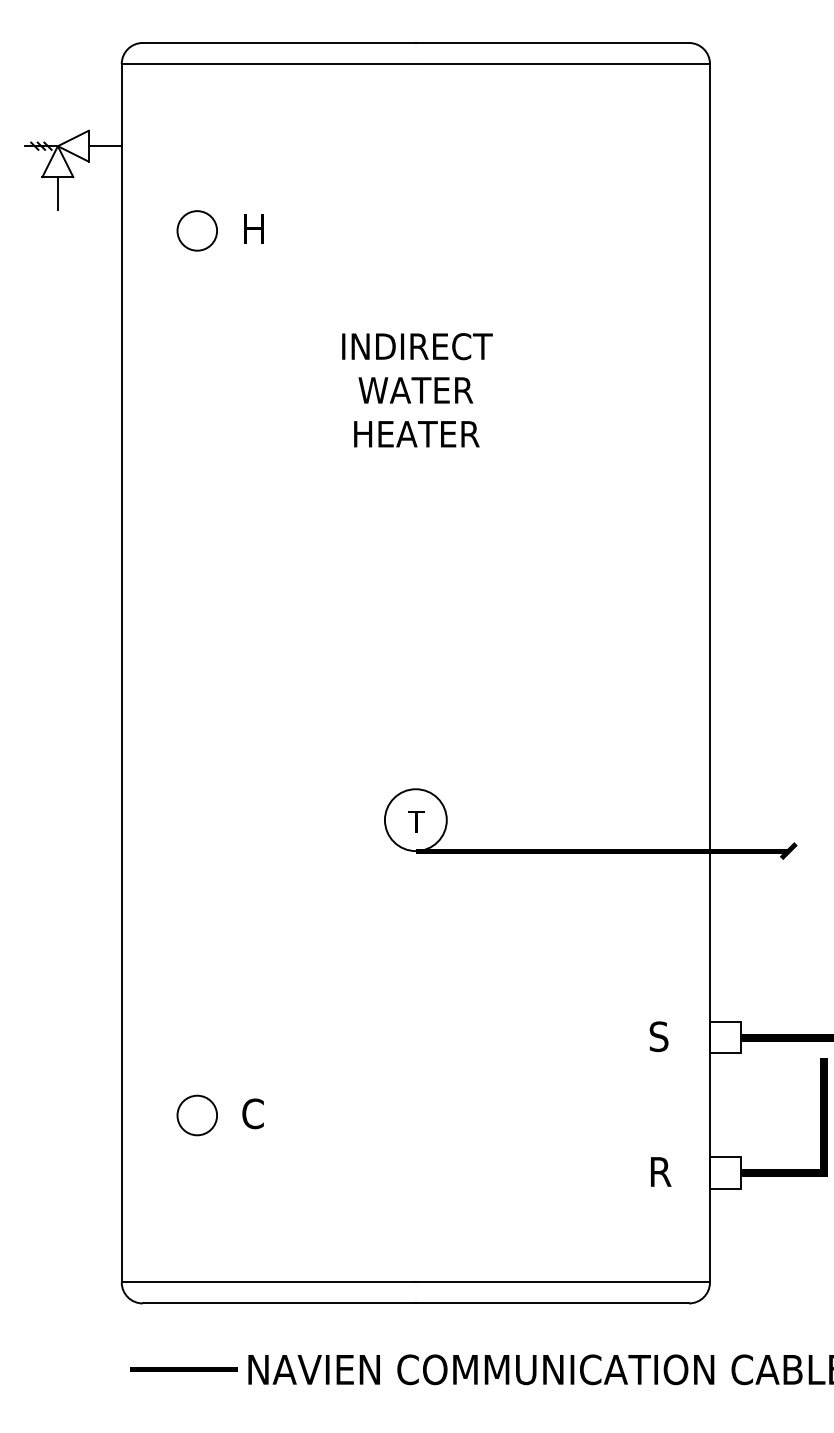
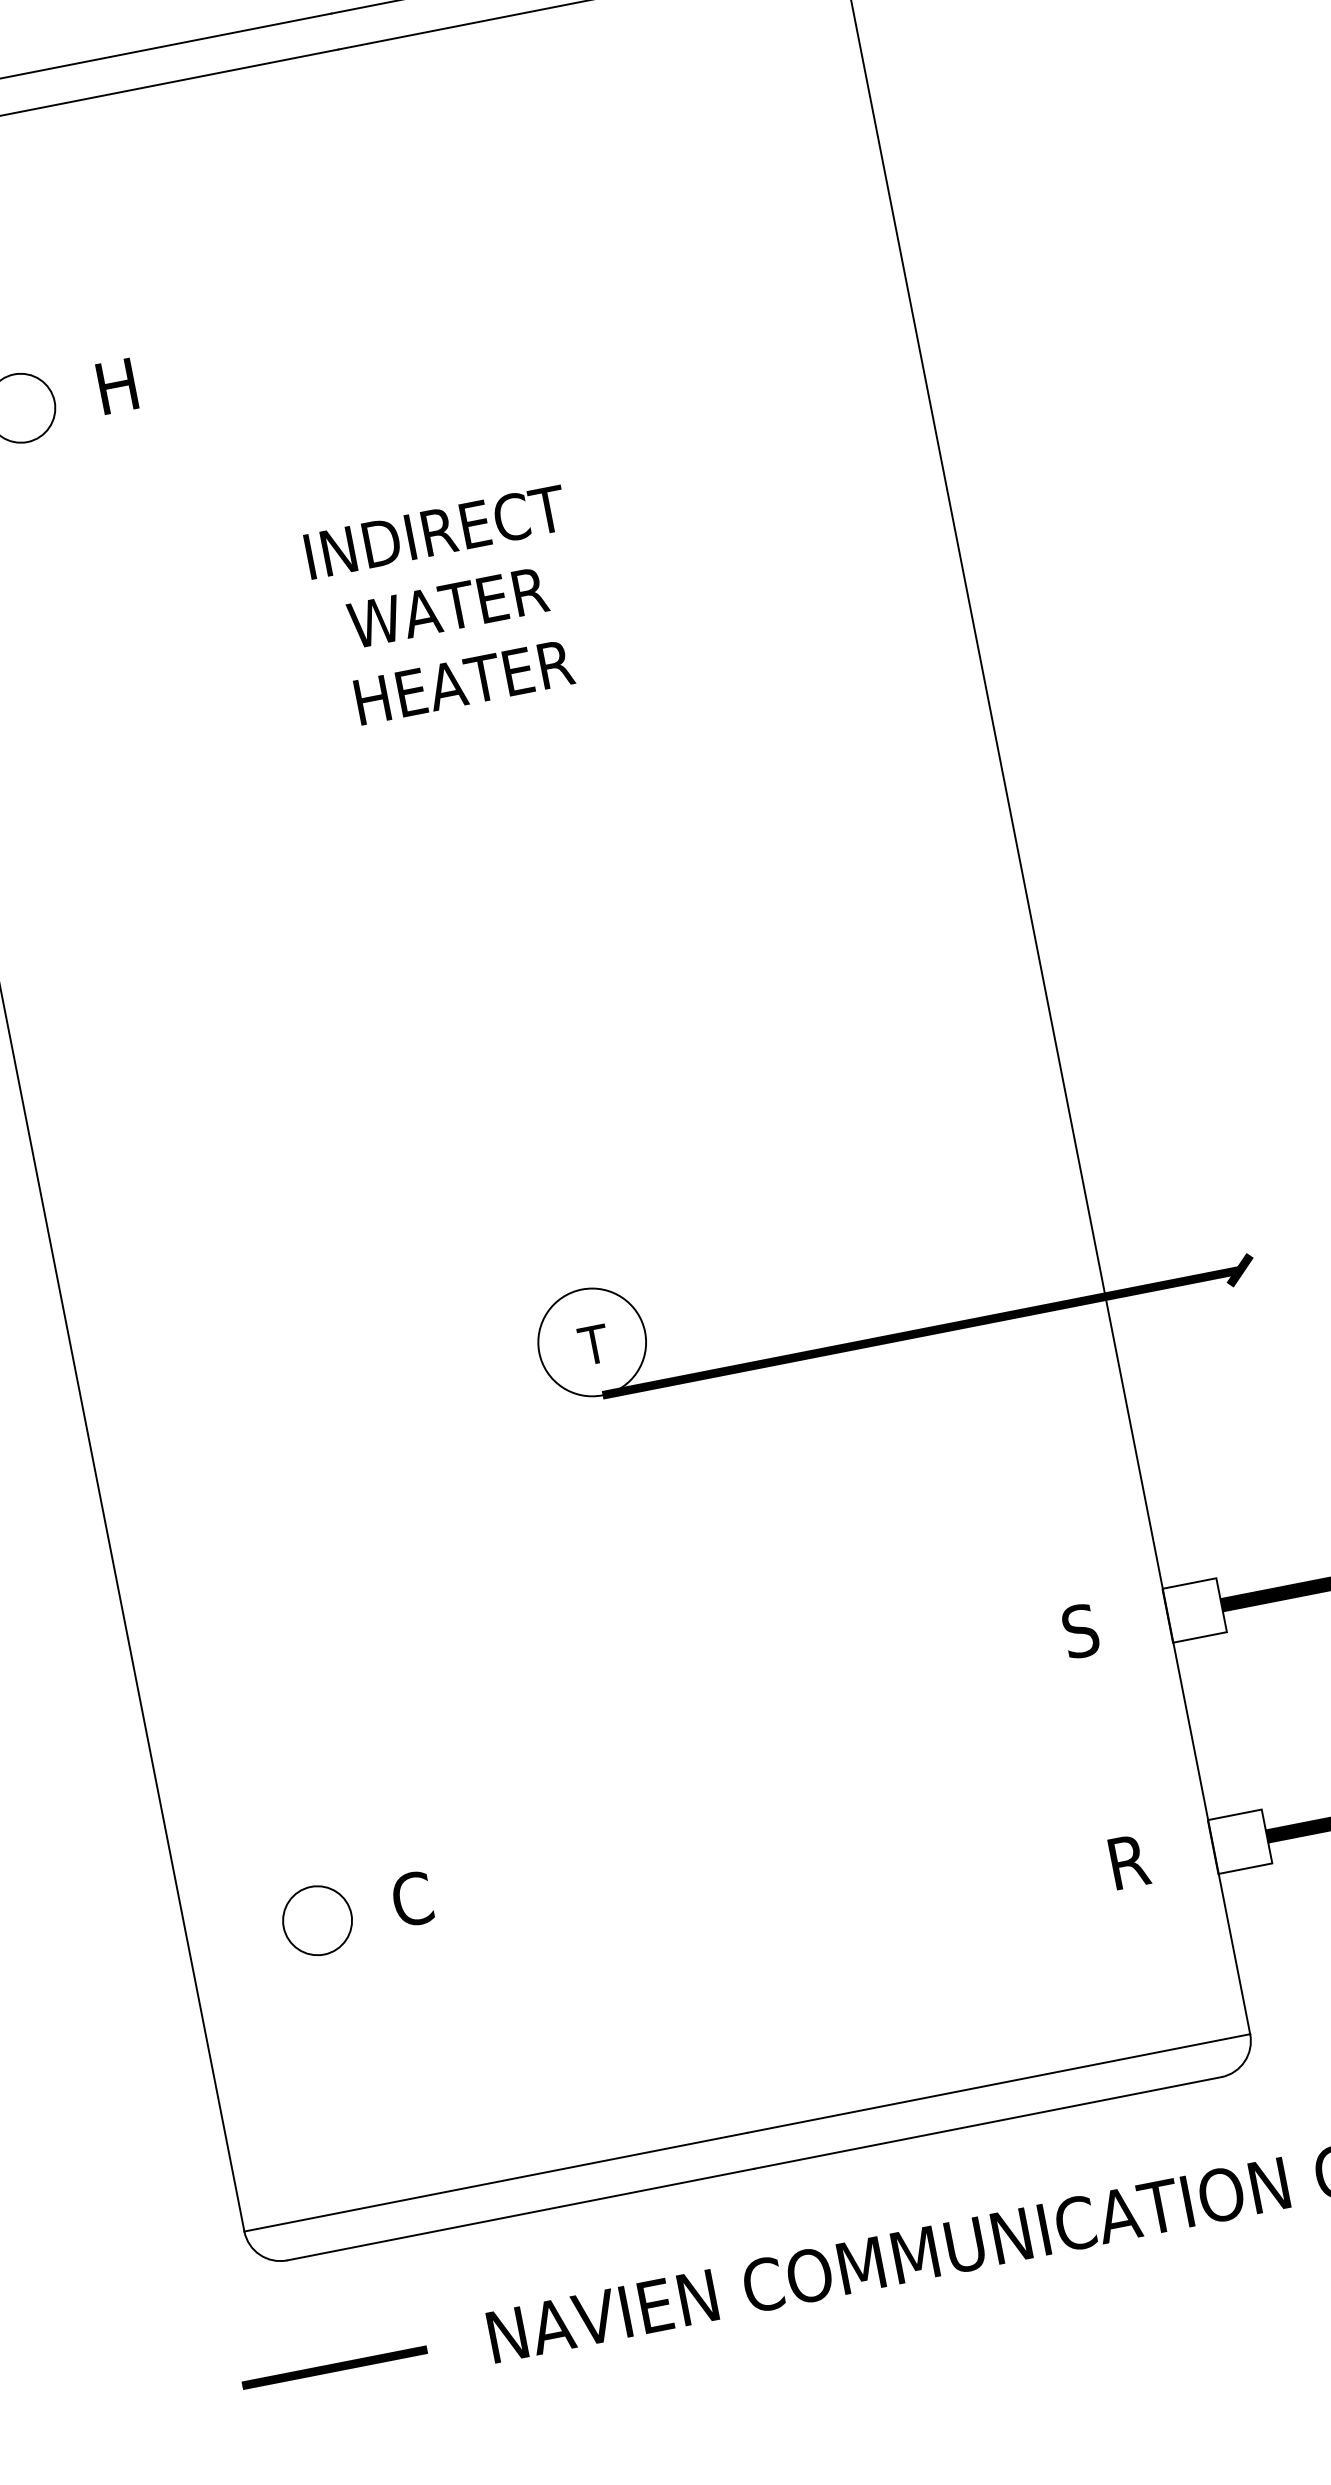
line: (183, 1369) -> (334, 2368), moved

